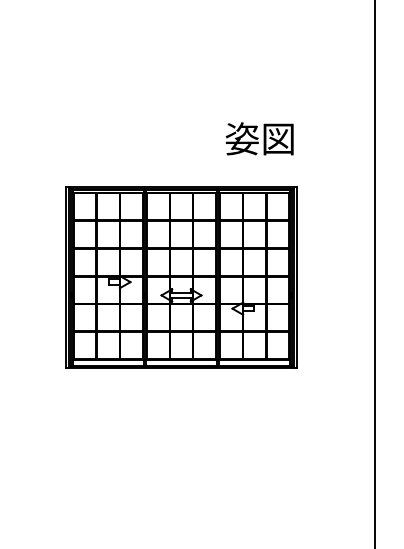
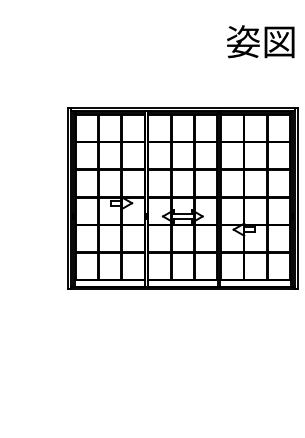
text: (259, 138) -> (260, 41), moved

